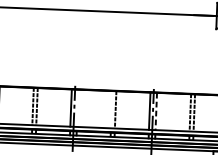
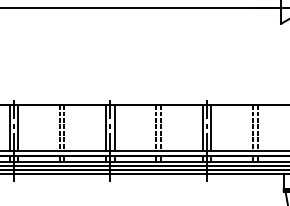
line: (77, 108) -> (114, 128), added
line: (111, 110) -> (156, 128), added
line: (156, 111) -> (211, 128), dashed -> solid

